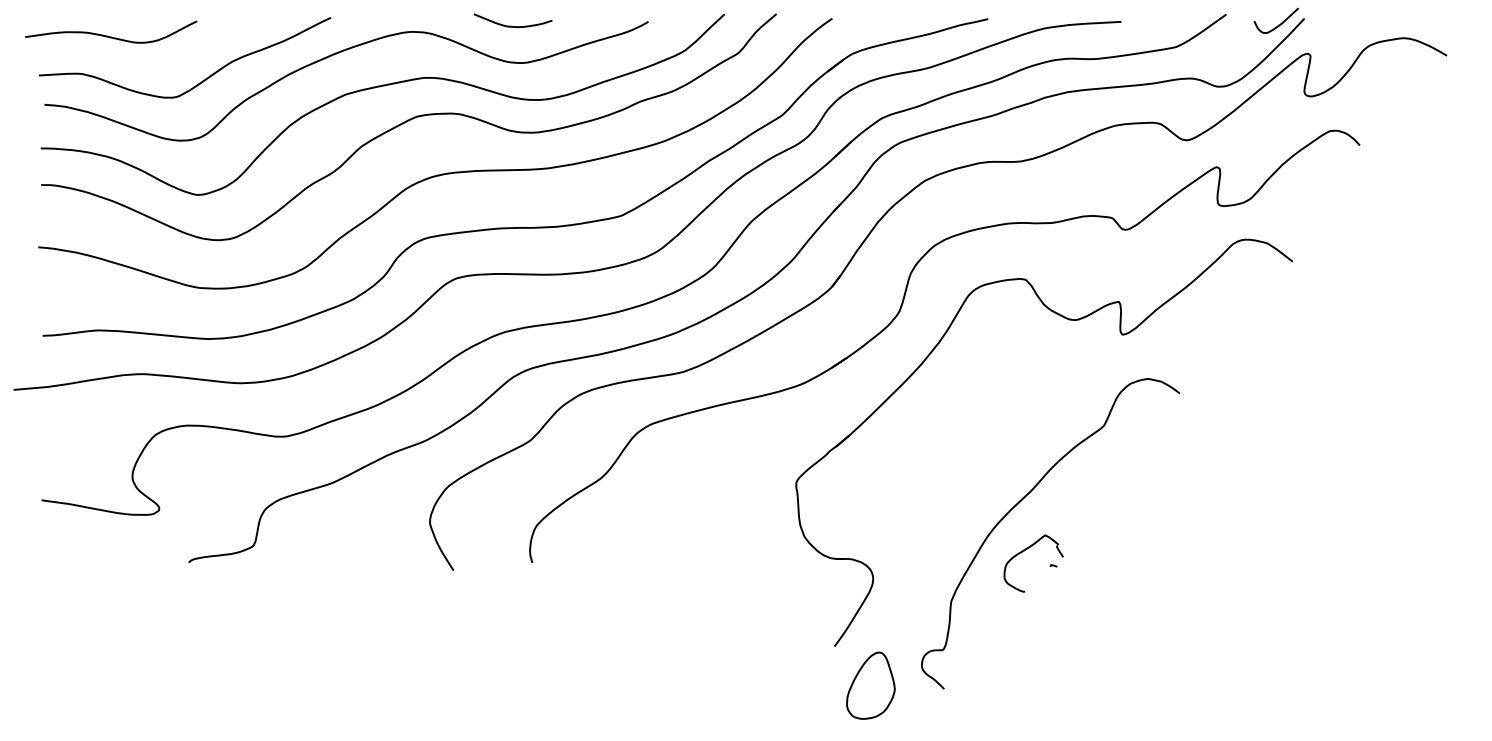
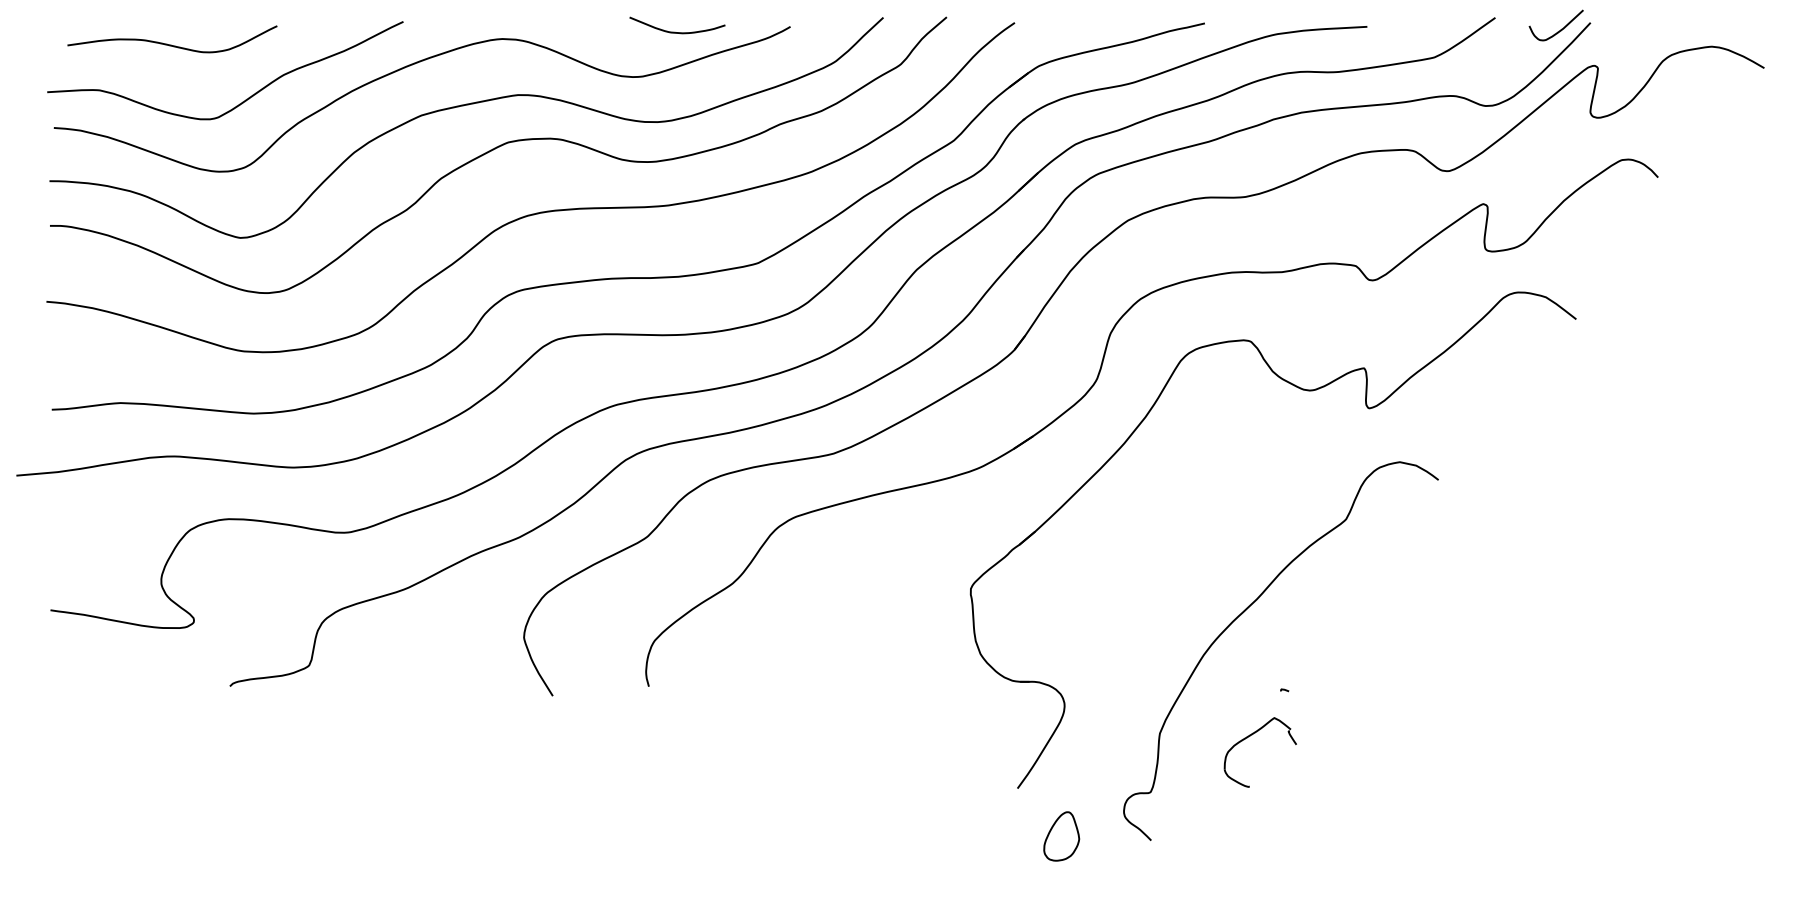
curve: (511, 25) -> (675, 31), moved
curve: (110, 36) -> (171, 44), moved
part: (1025, 550) -> (1250, 736), moved
part: (870, 685) -> (1061, 836), size x0.6

